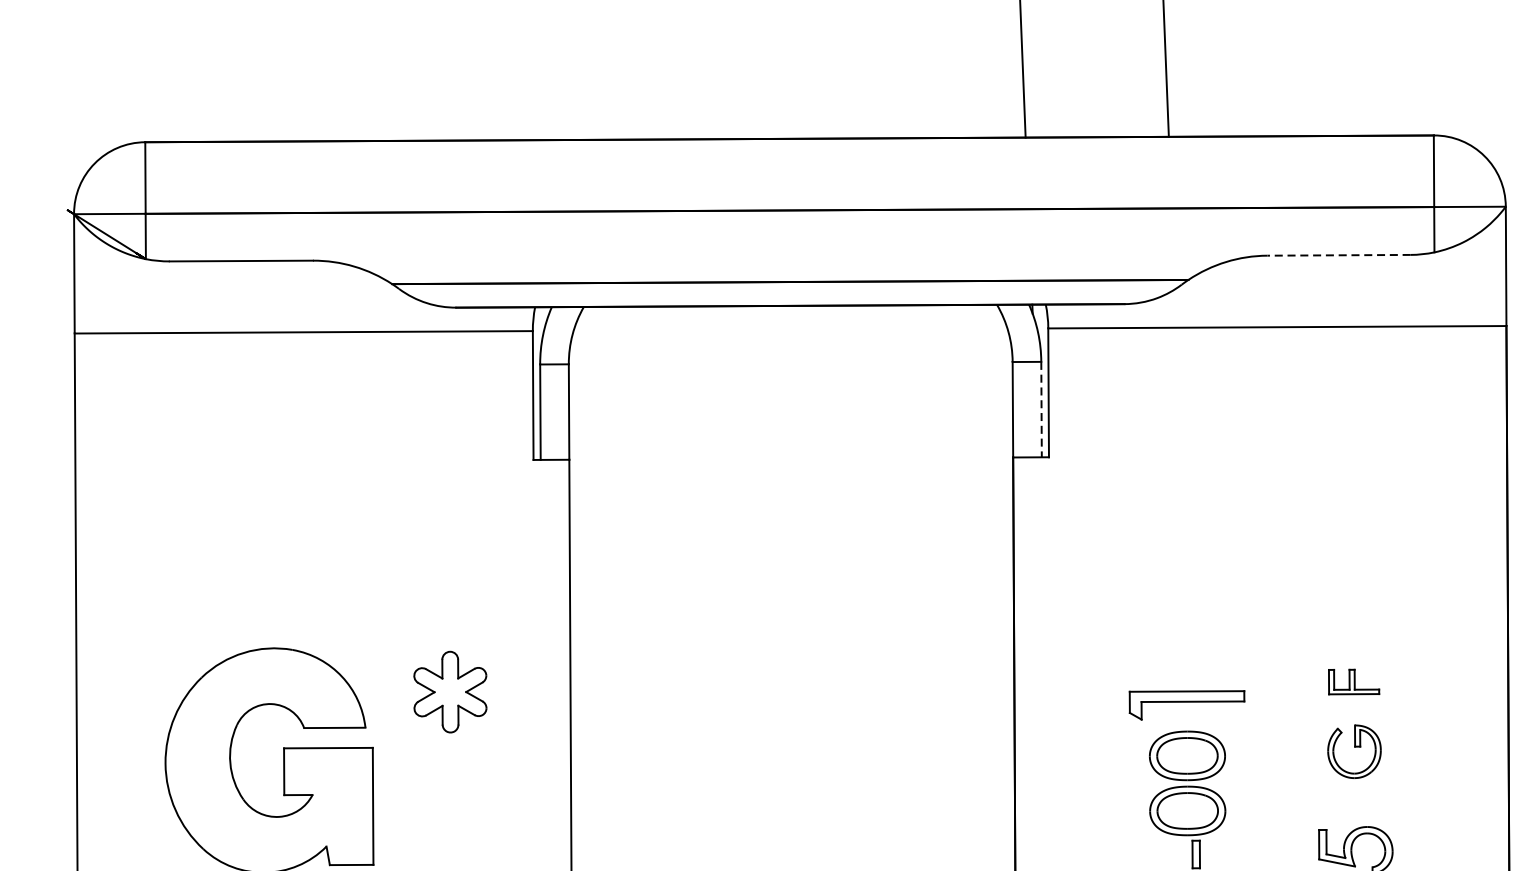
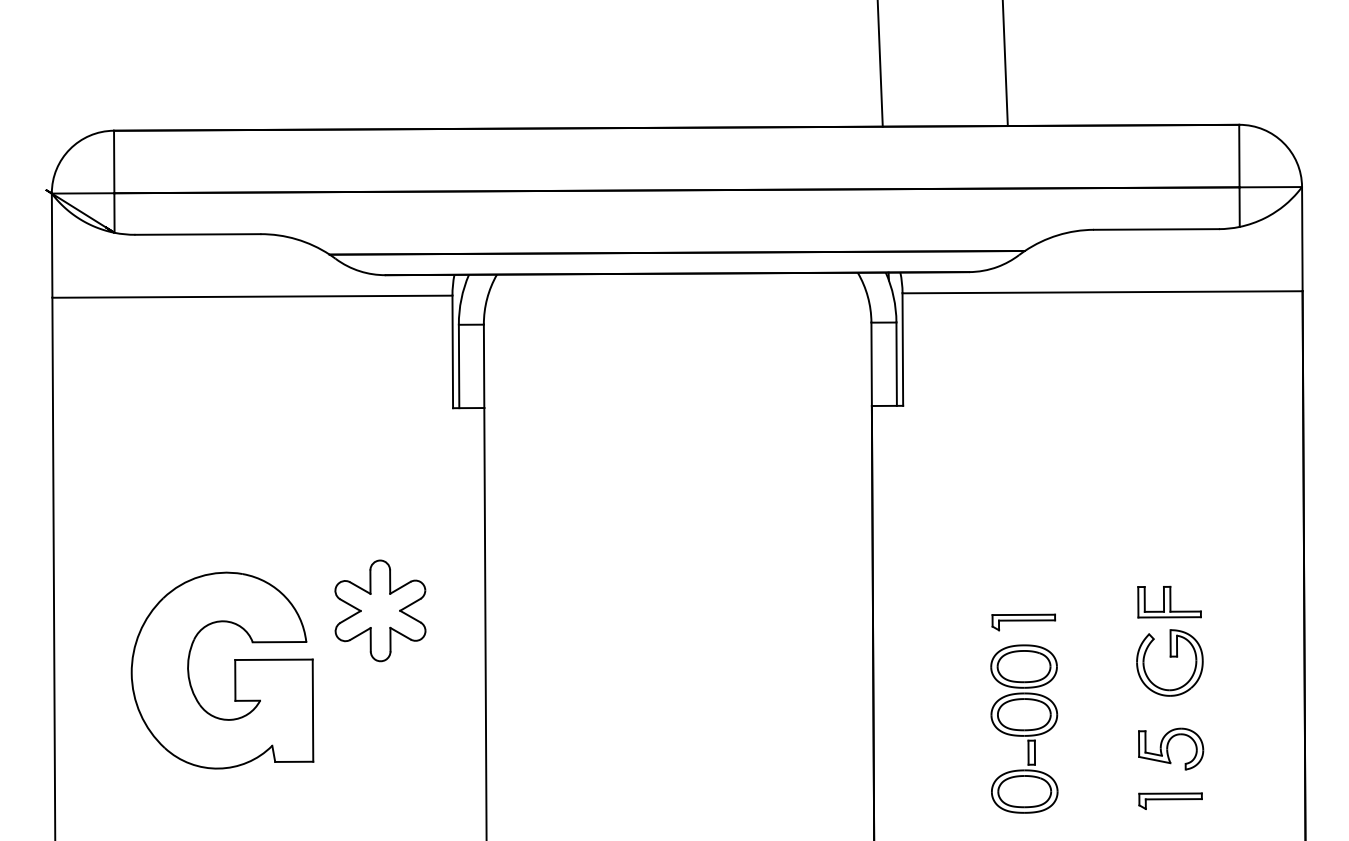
line: (1339, 255) -> (1156, 229), dashed -> solid
line: (1041, 409) -> (896, 364), dashed -> solid
part: (1353, 681) -> (1169, 601), size x1.43
part: (450, 691) -> (380, 610), size x1.43
part: (1186, 705) -> (1023, 622), size x0.62
part: (1353, 751) -> (1169, 662), size x1.43

